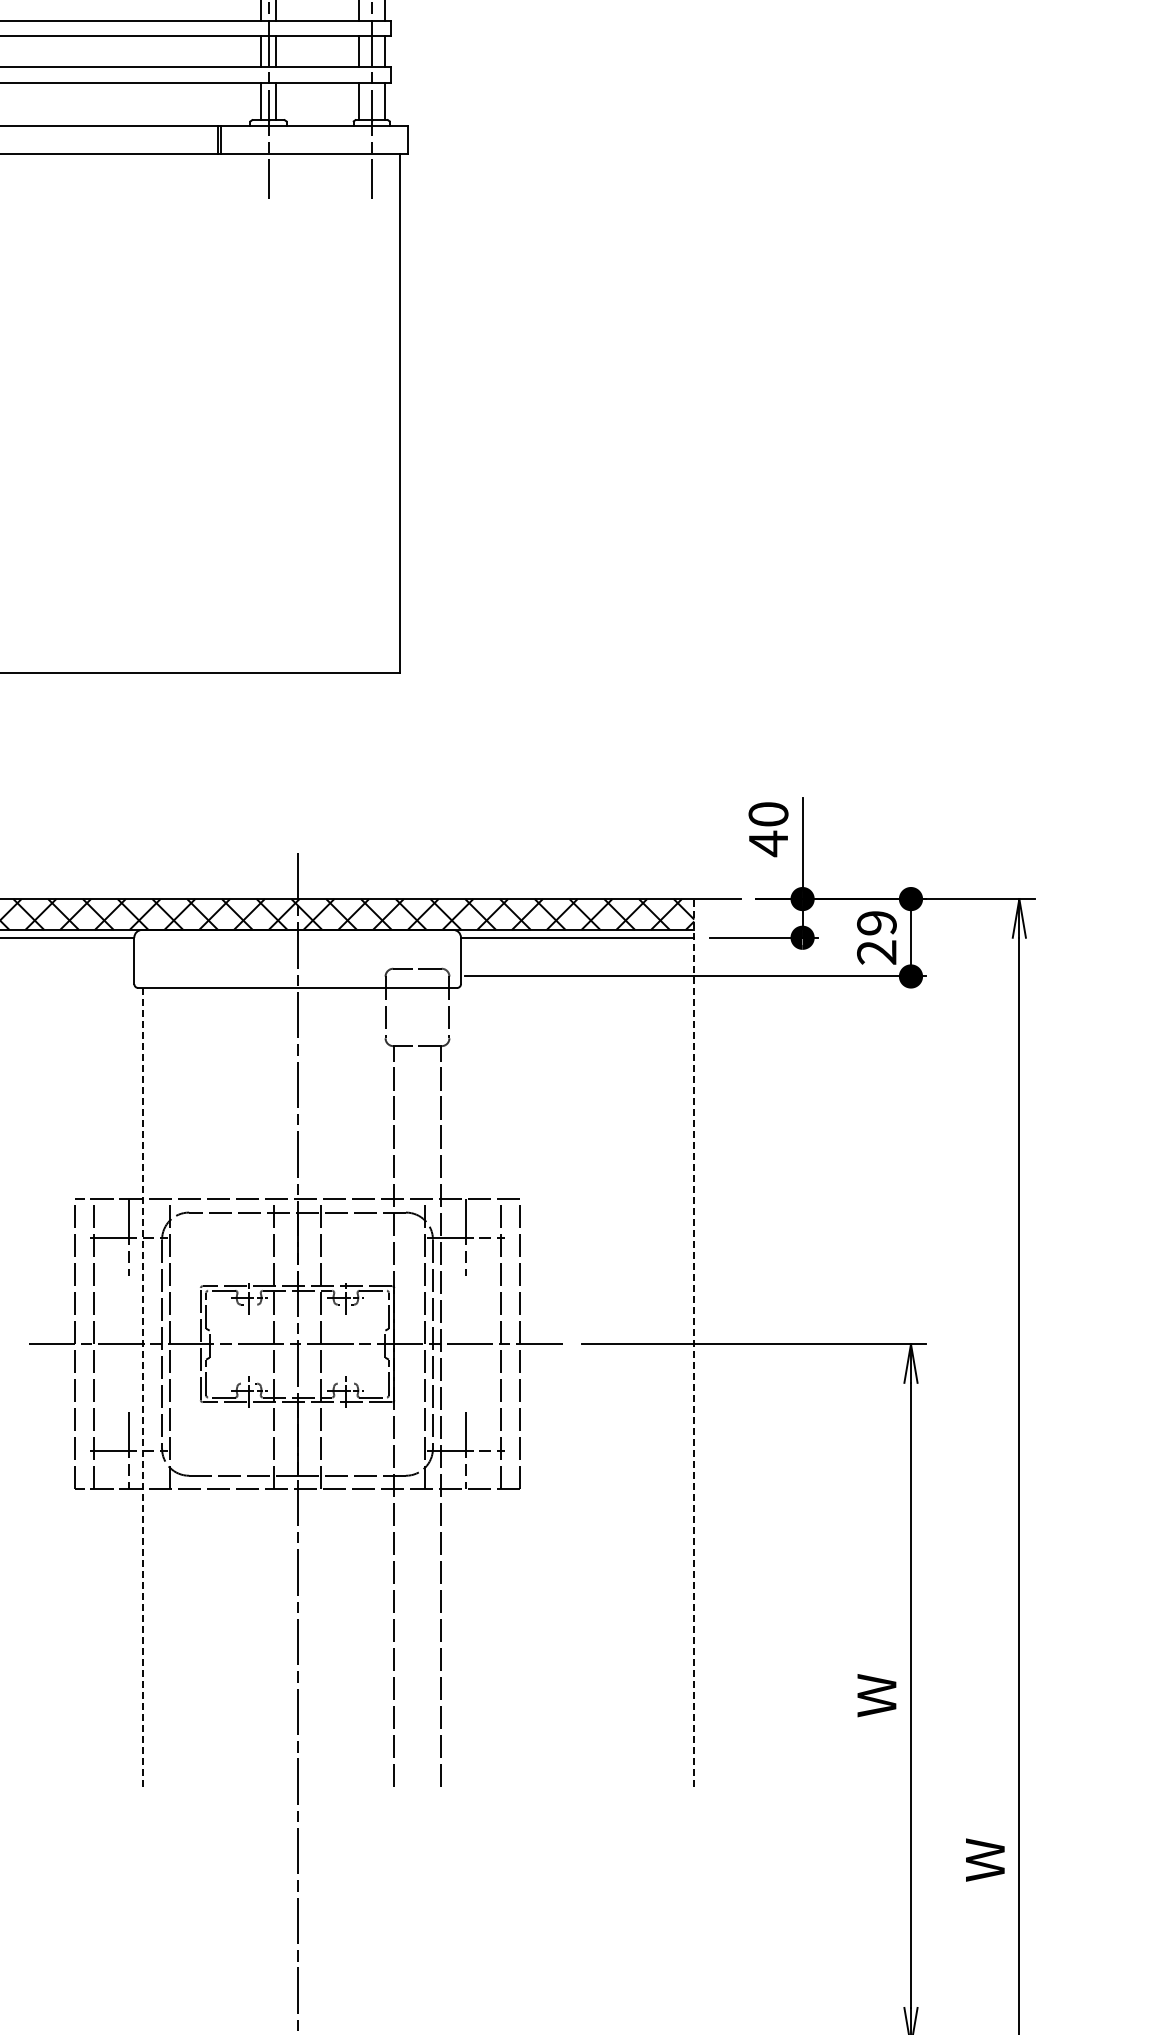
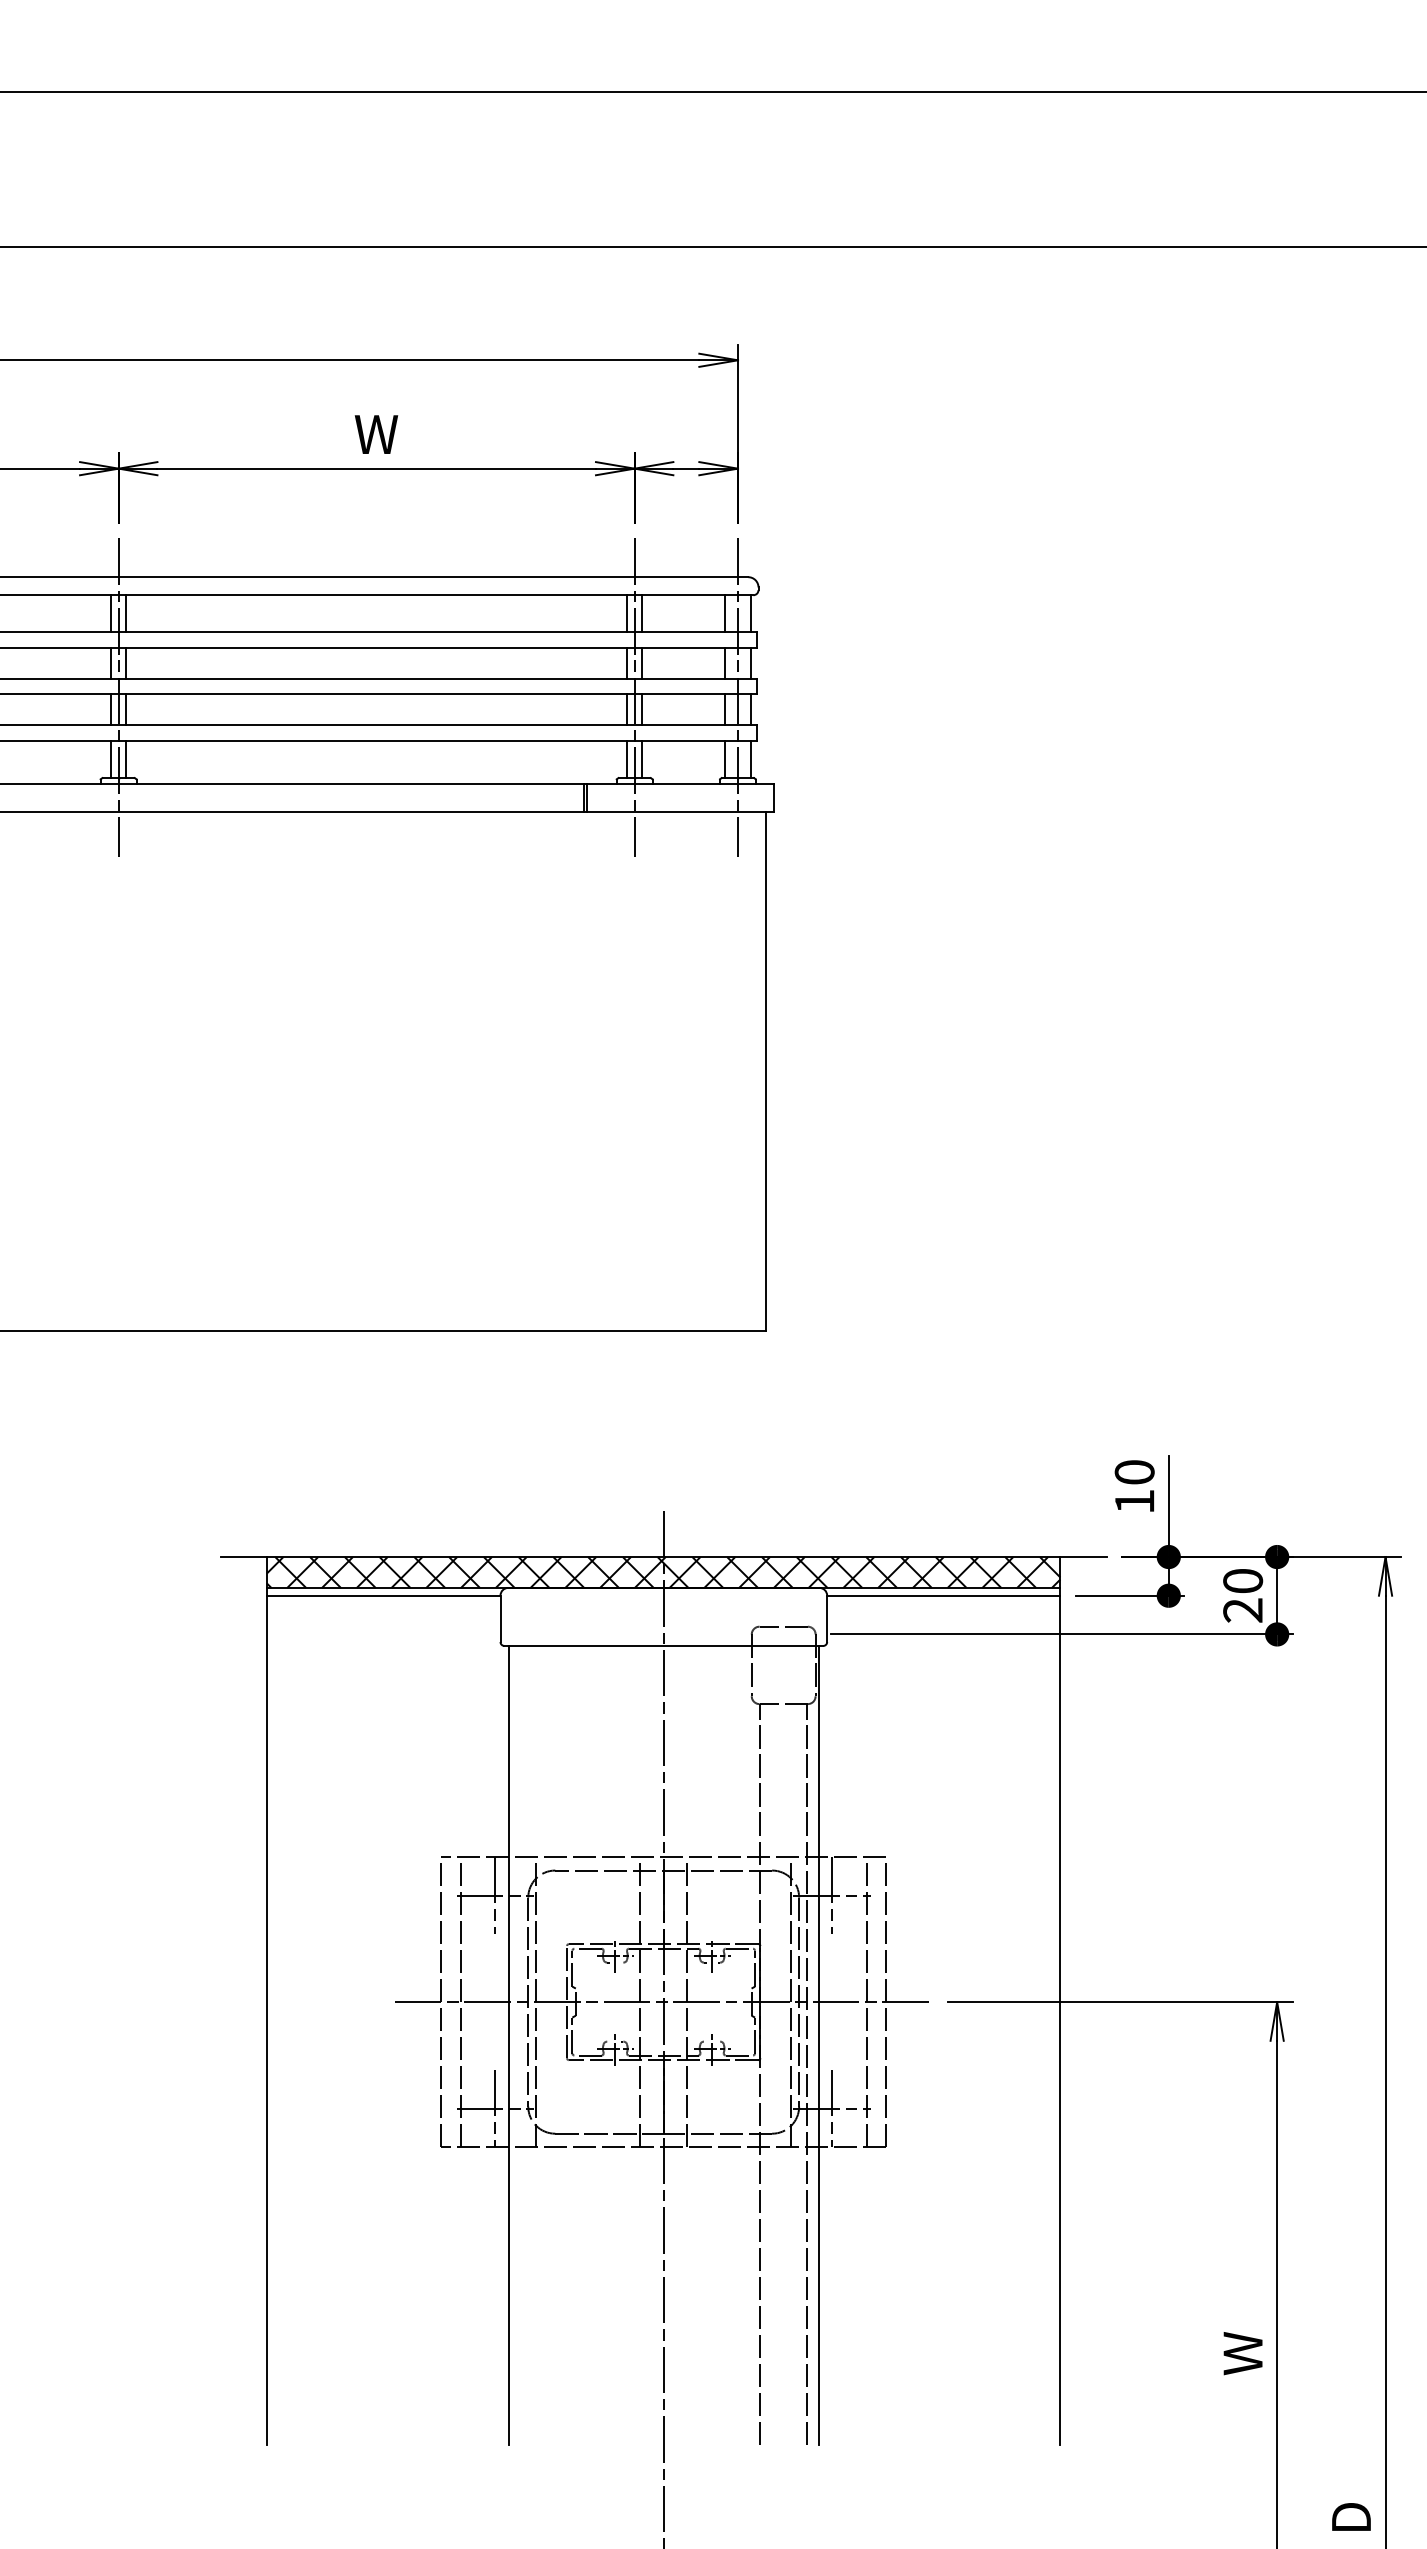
text: (768, 843) -> (1134, 1501), 40 -> 10
text: (877, 923) -> (1243, 1581), 29 -> 20
line: (694, 1342) -> (1060, 2000), dashed -> solid
line: (142, 1387) -> (508, 2045), dashed -> solid
line: (452, 1387) -> (818, 2045), added
text: (985, 1859) -> (1351, 2517), W -> D

